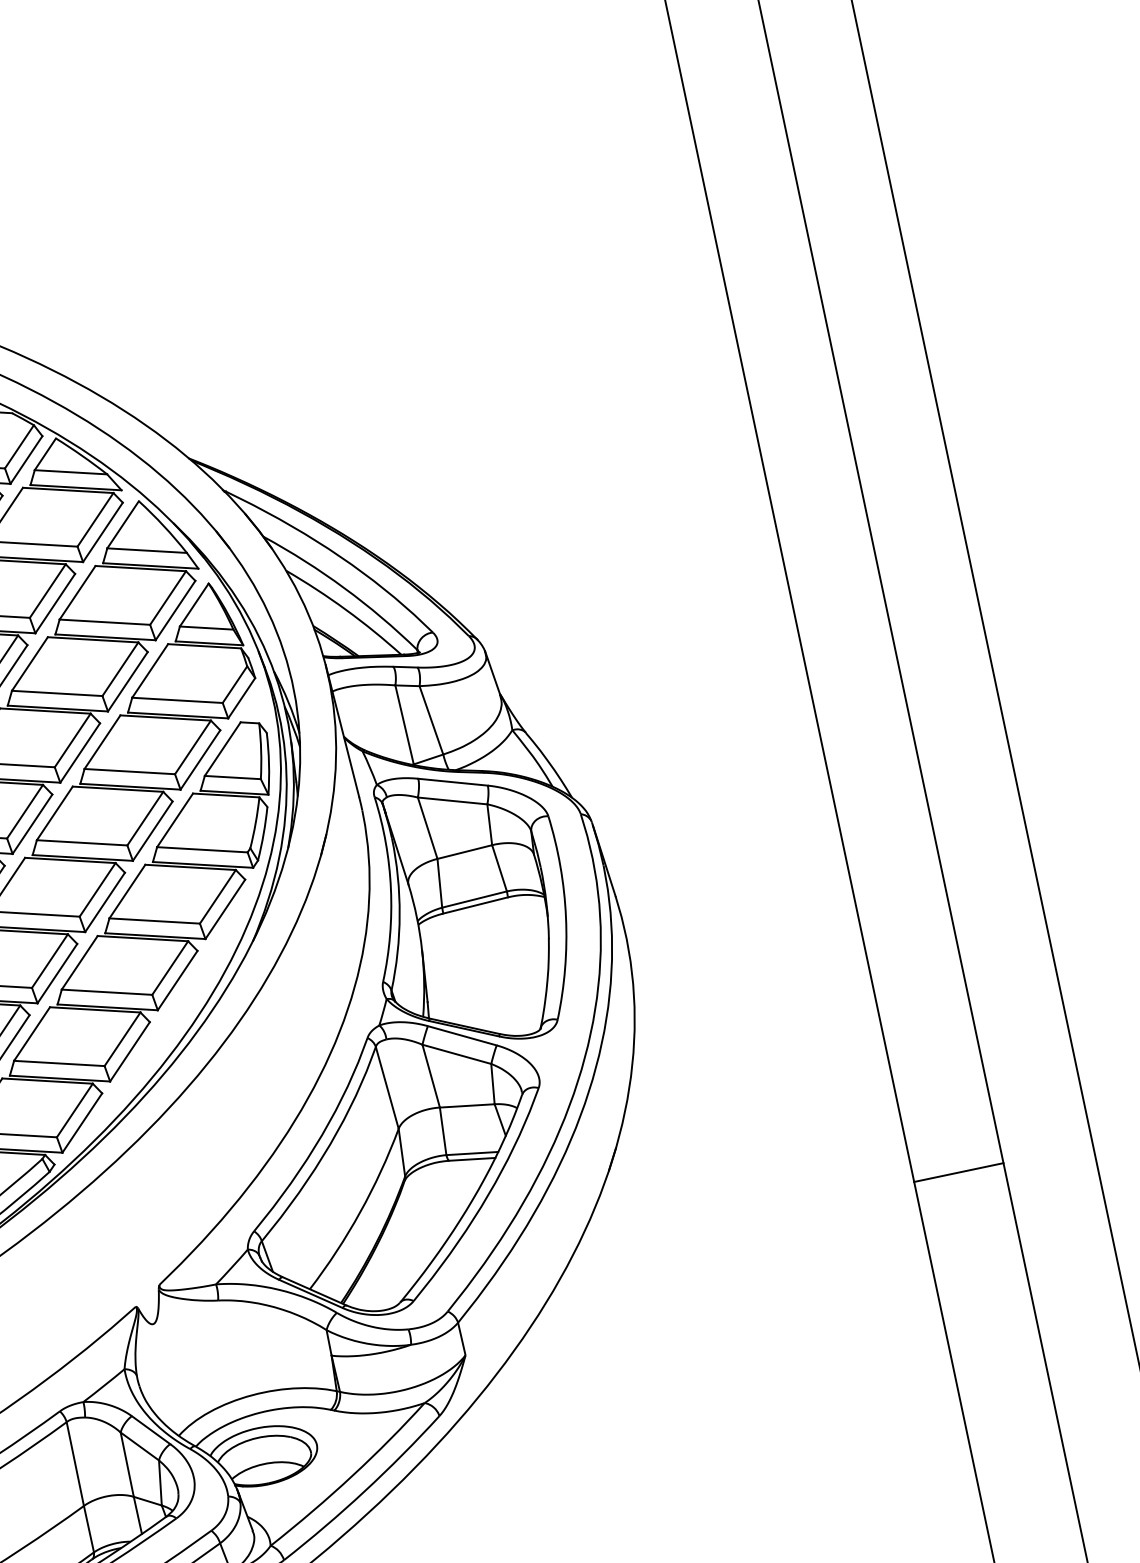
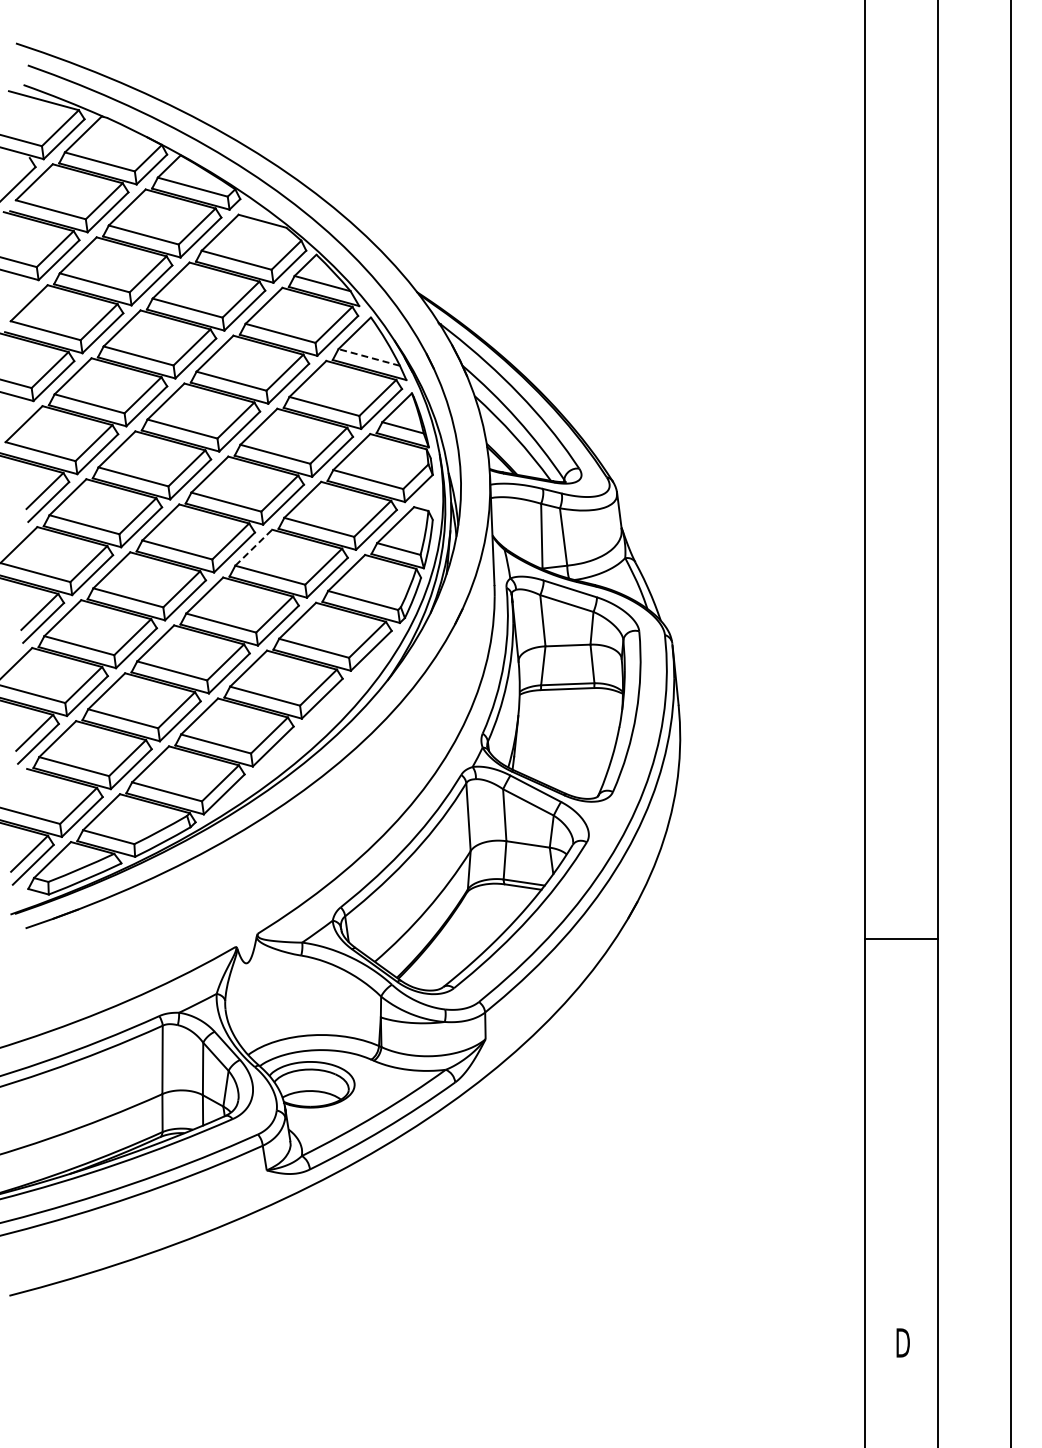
line: (147, 550) -> (369, 357), solid -> dashed
line: (54, 813) -> (253, 547), solid -> dashed
line: (958, 1172) -> (901, 938), moved

